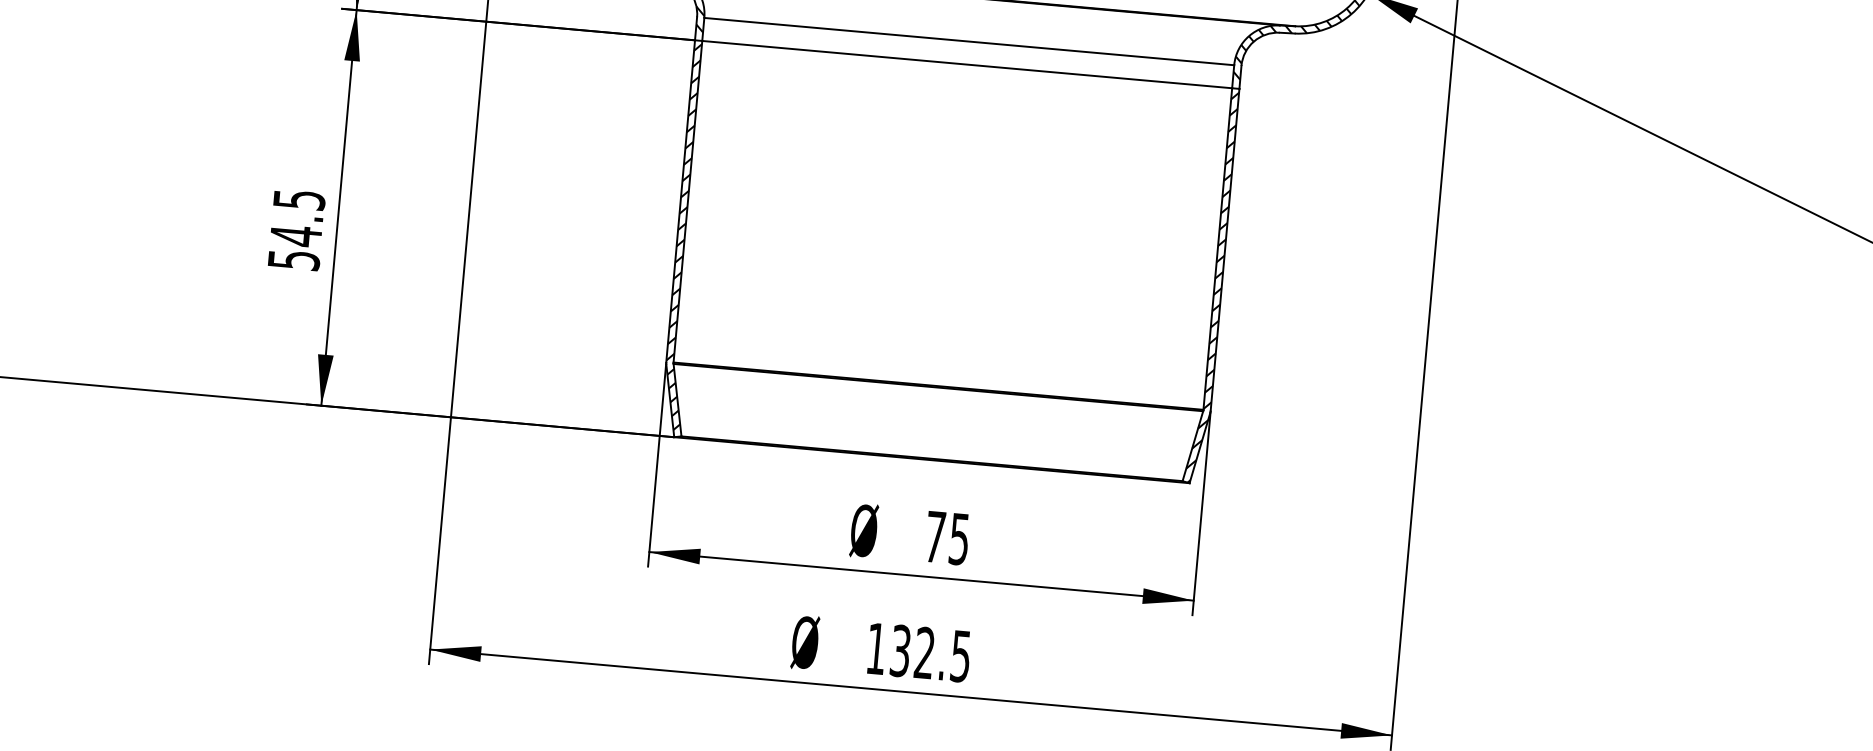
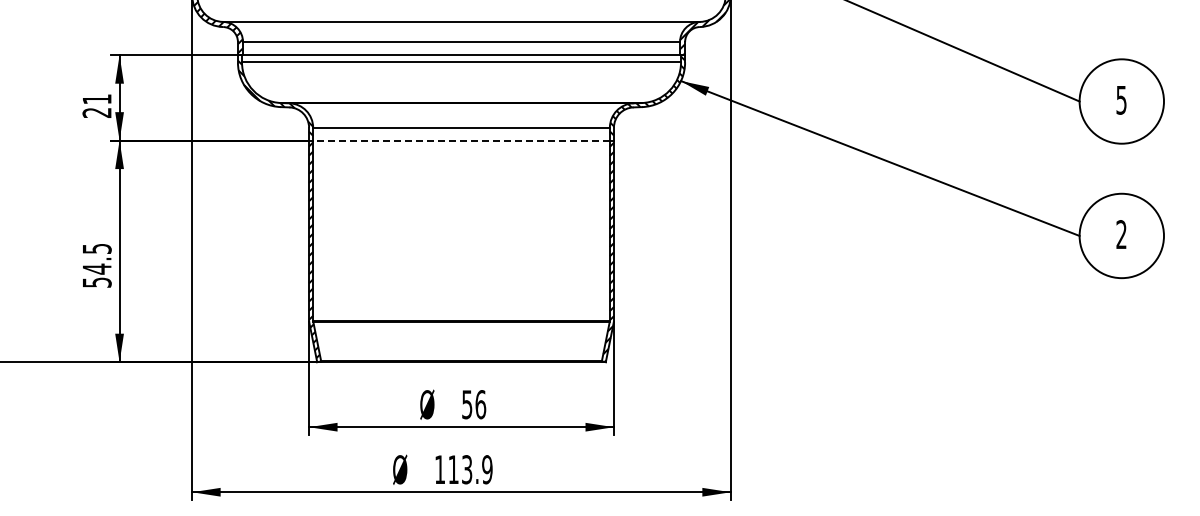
line: (967, 64) -> (461, 140), solid -> dashed
text: (948, 537) -> (474, 404), 75 -> 56
text: (930, 653) -> (470, 469), 132.5 -> 113.9

